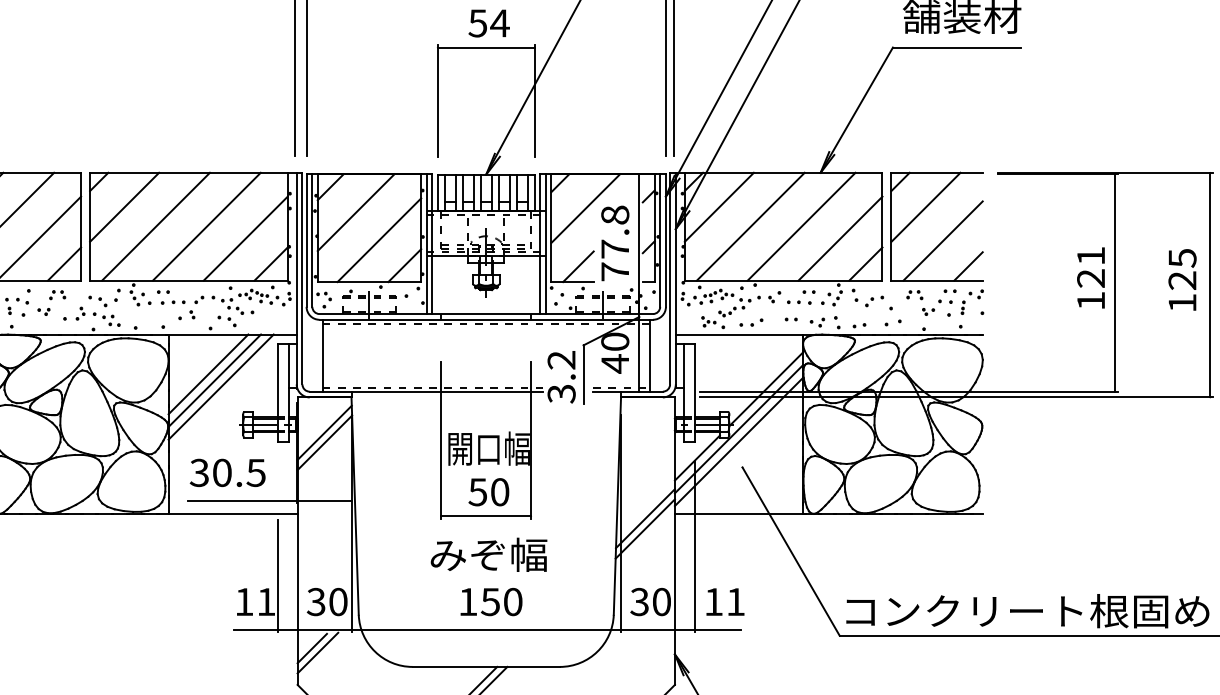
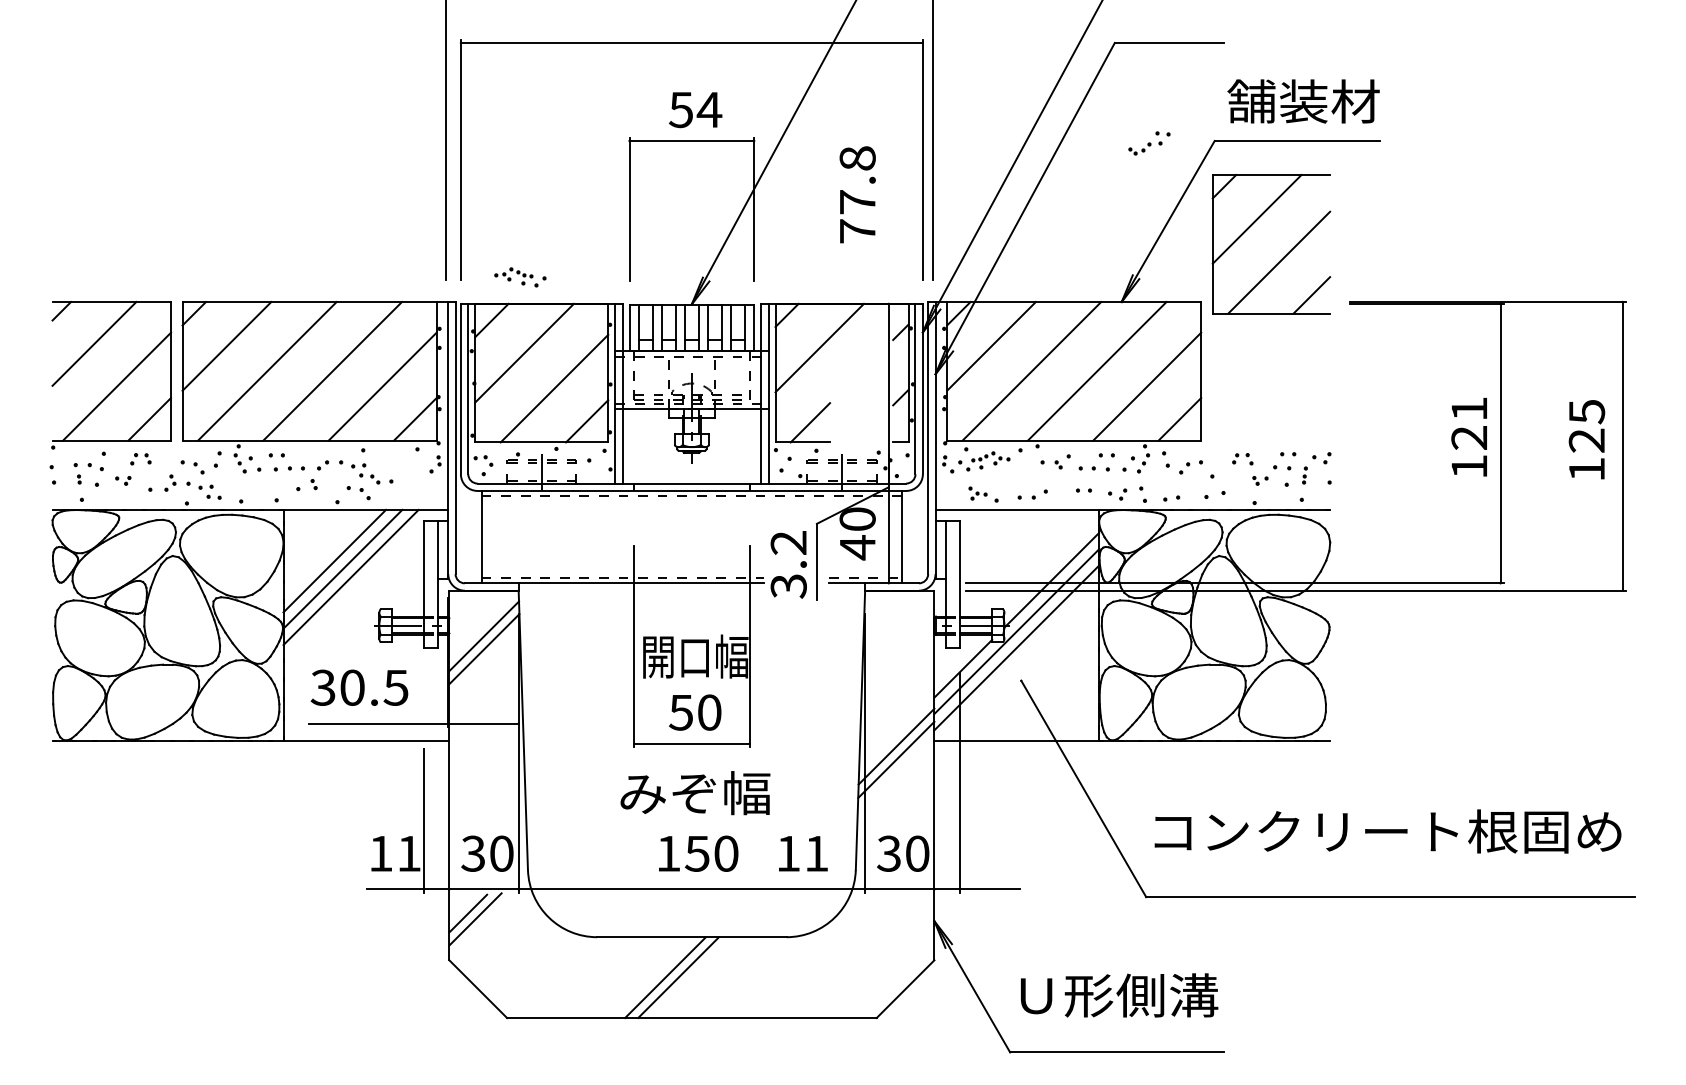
part: (947, 236) -> (1284, 256), moved
text: (615, 243) -> (857, 194), moved
part: (258, 296) -> (520, 277), moved
part: (734, 307) -> (1149, 143), moved
text: (725, 601) -> (803, 853), moved
text: (1027, 611) -> (1387, 831), moved

